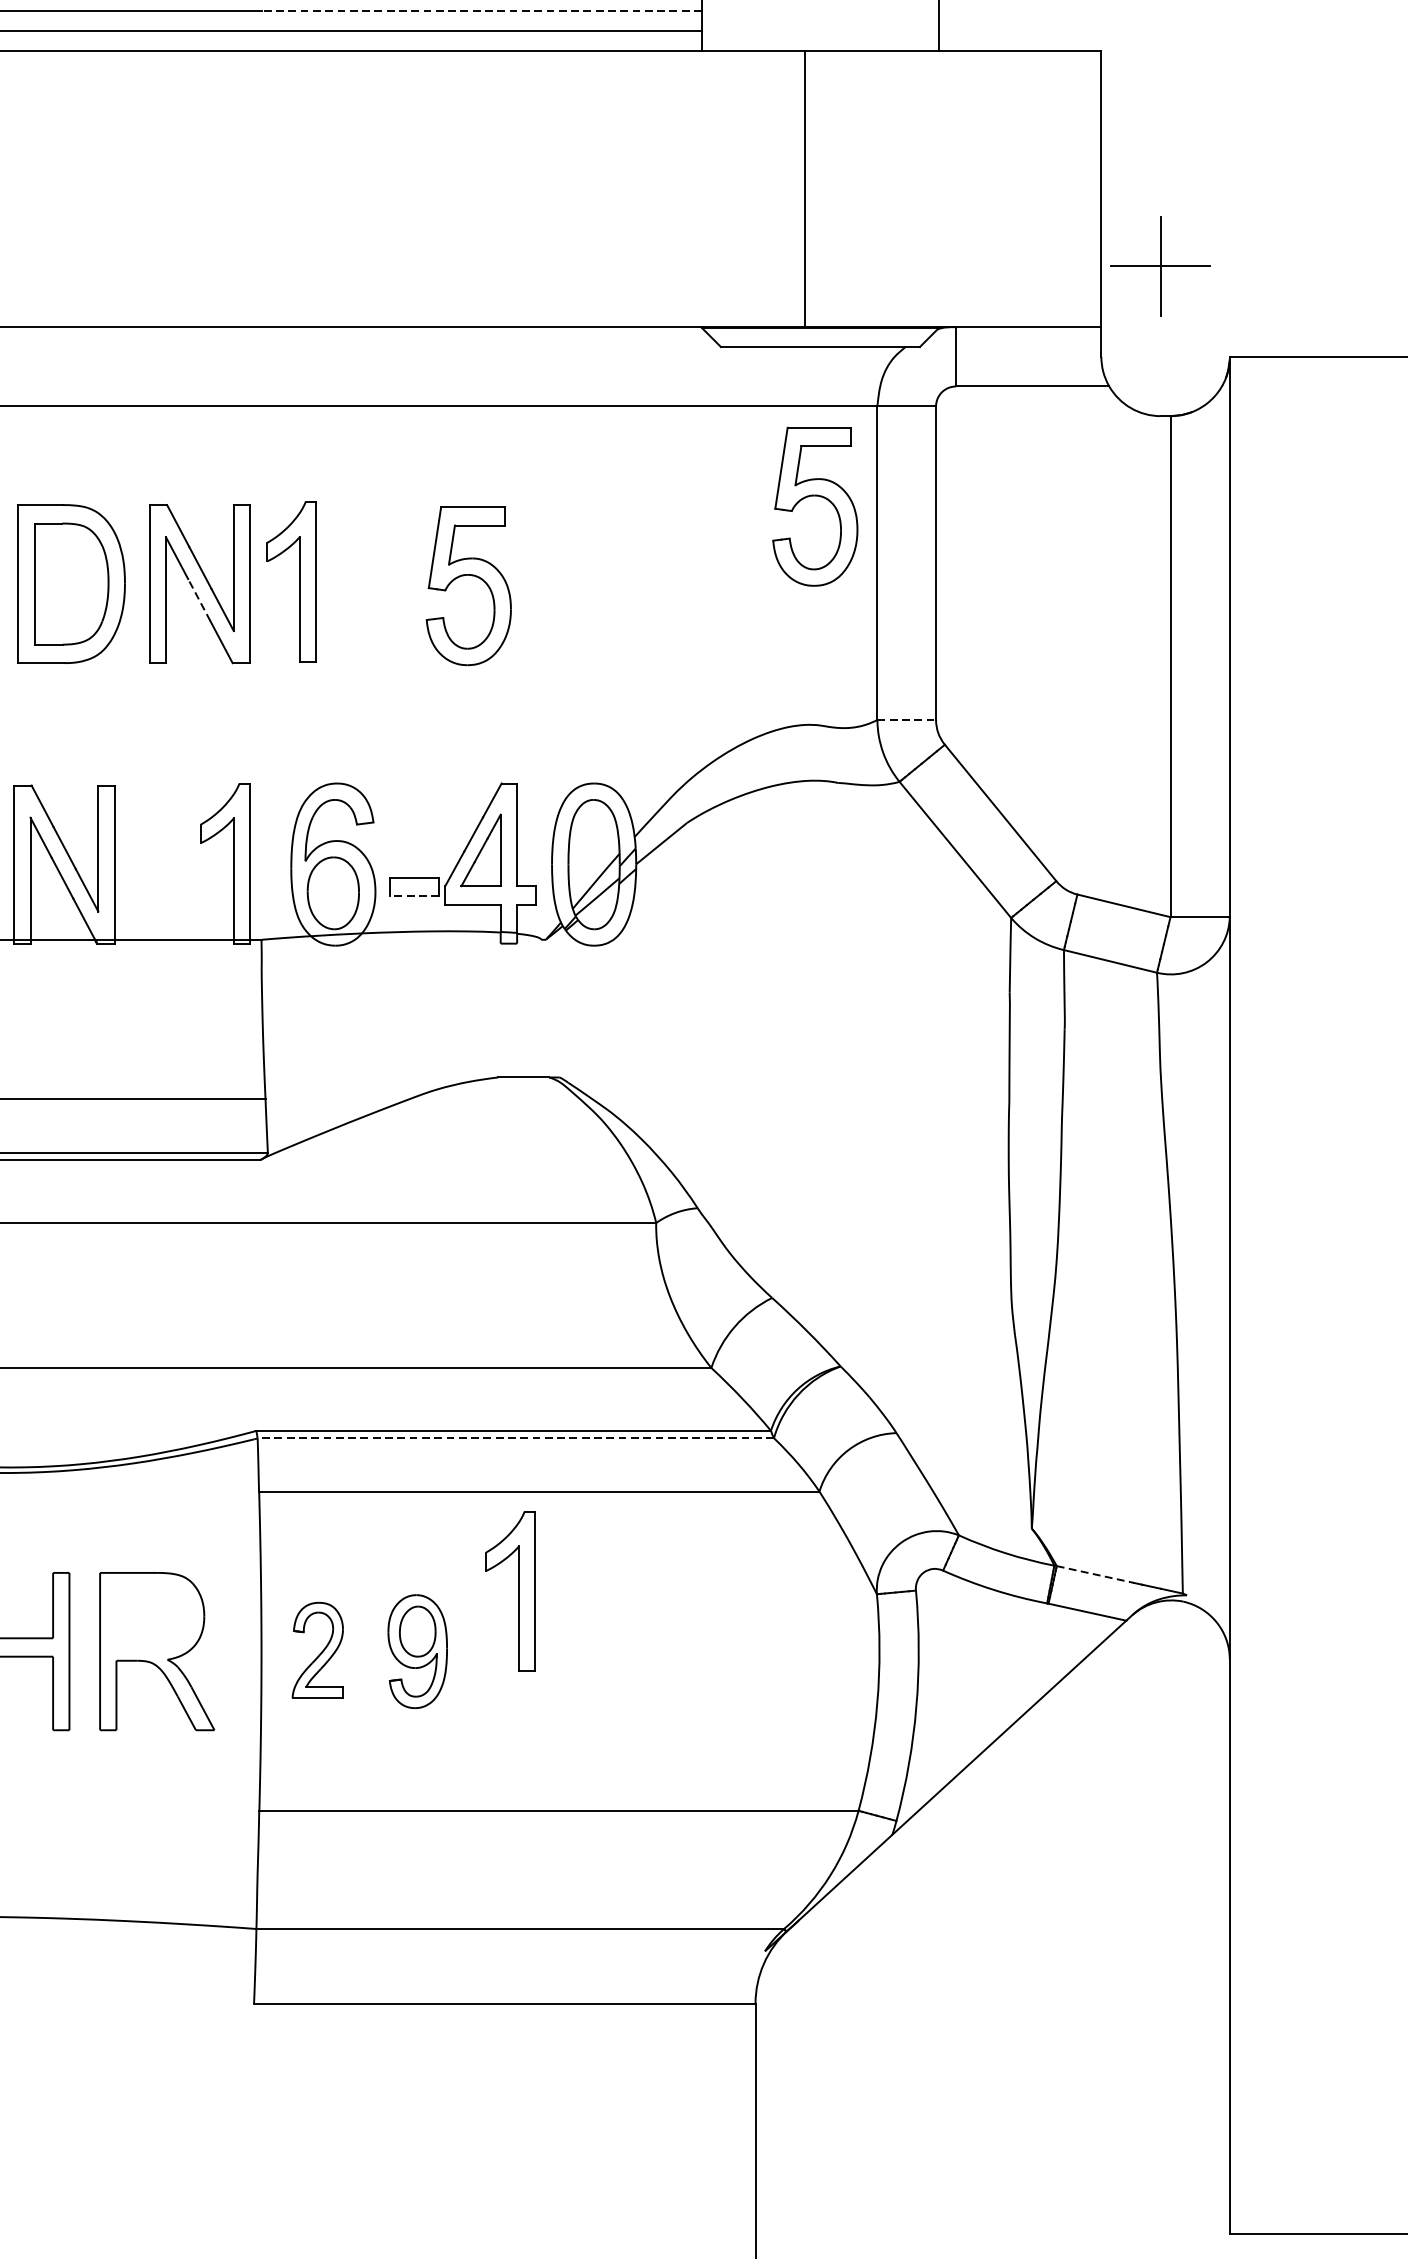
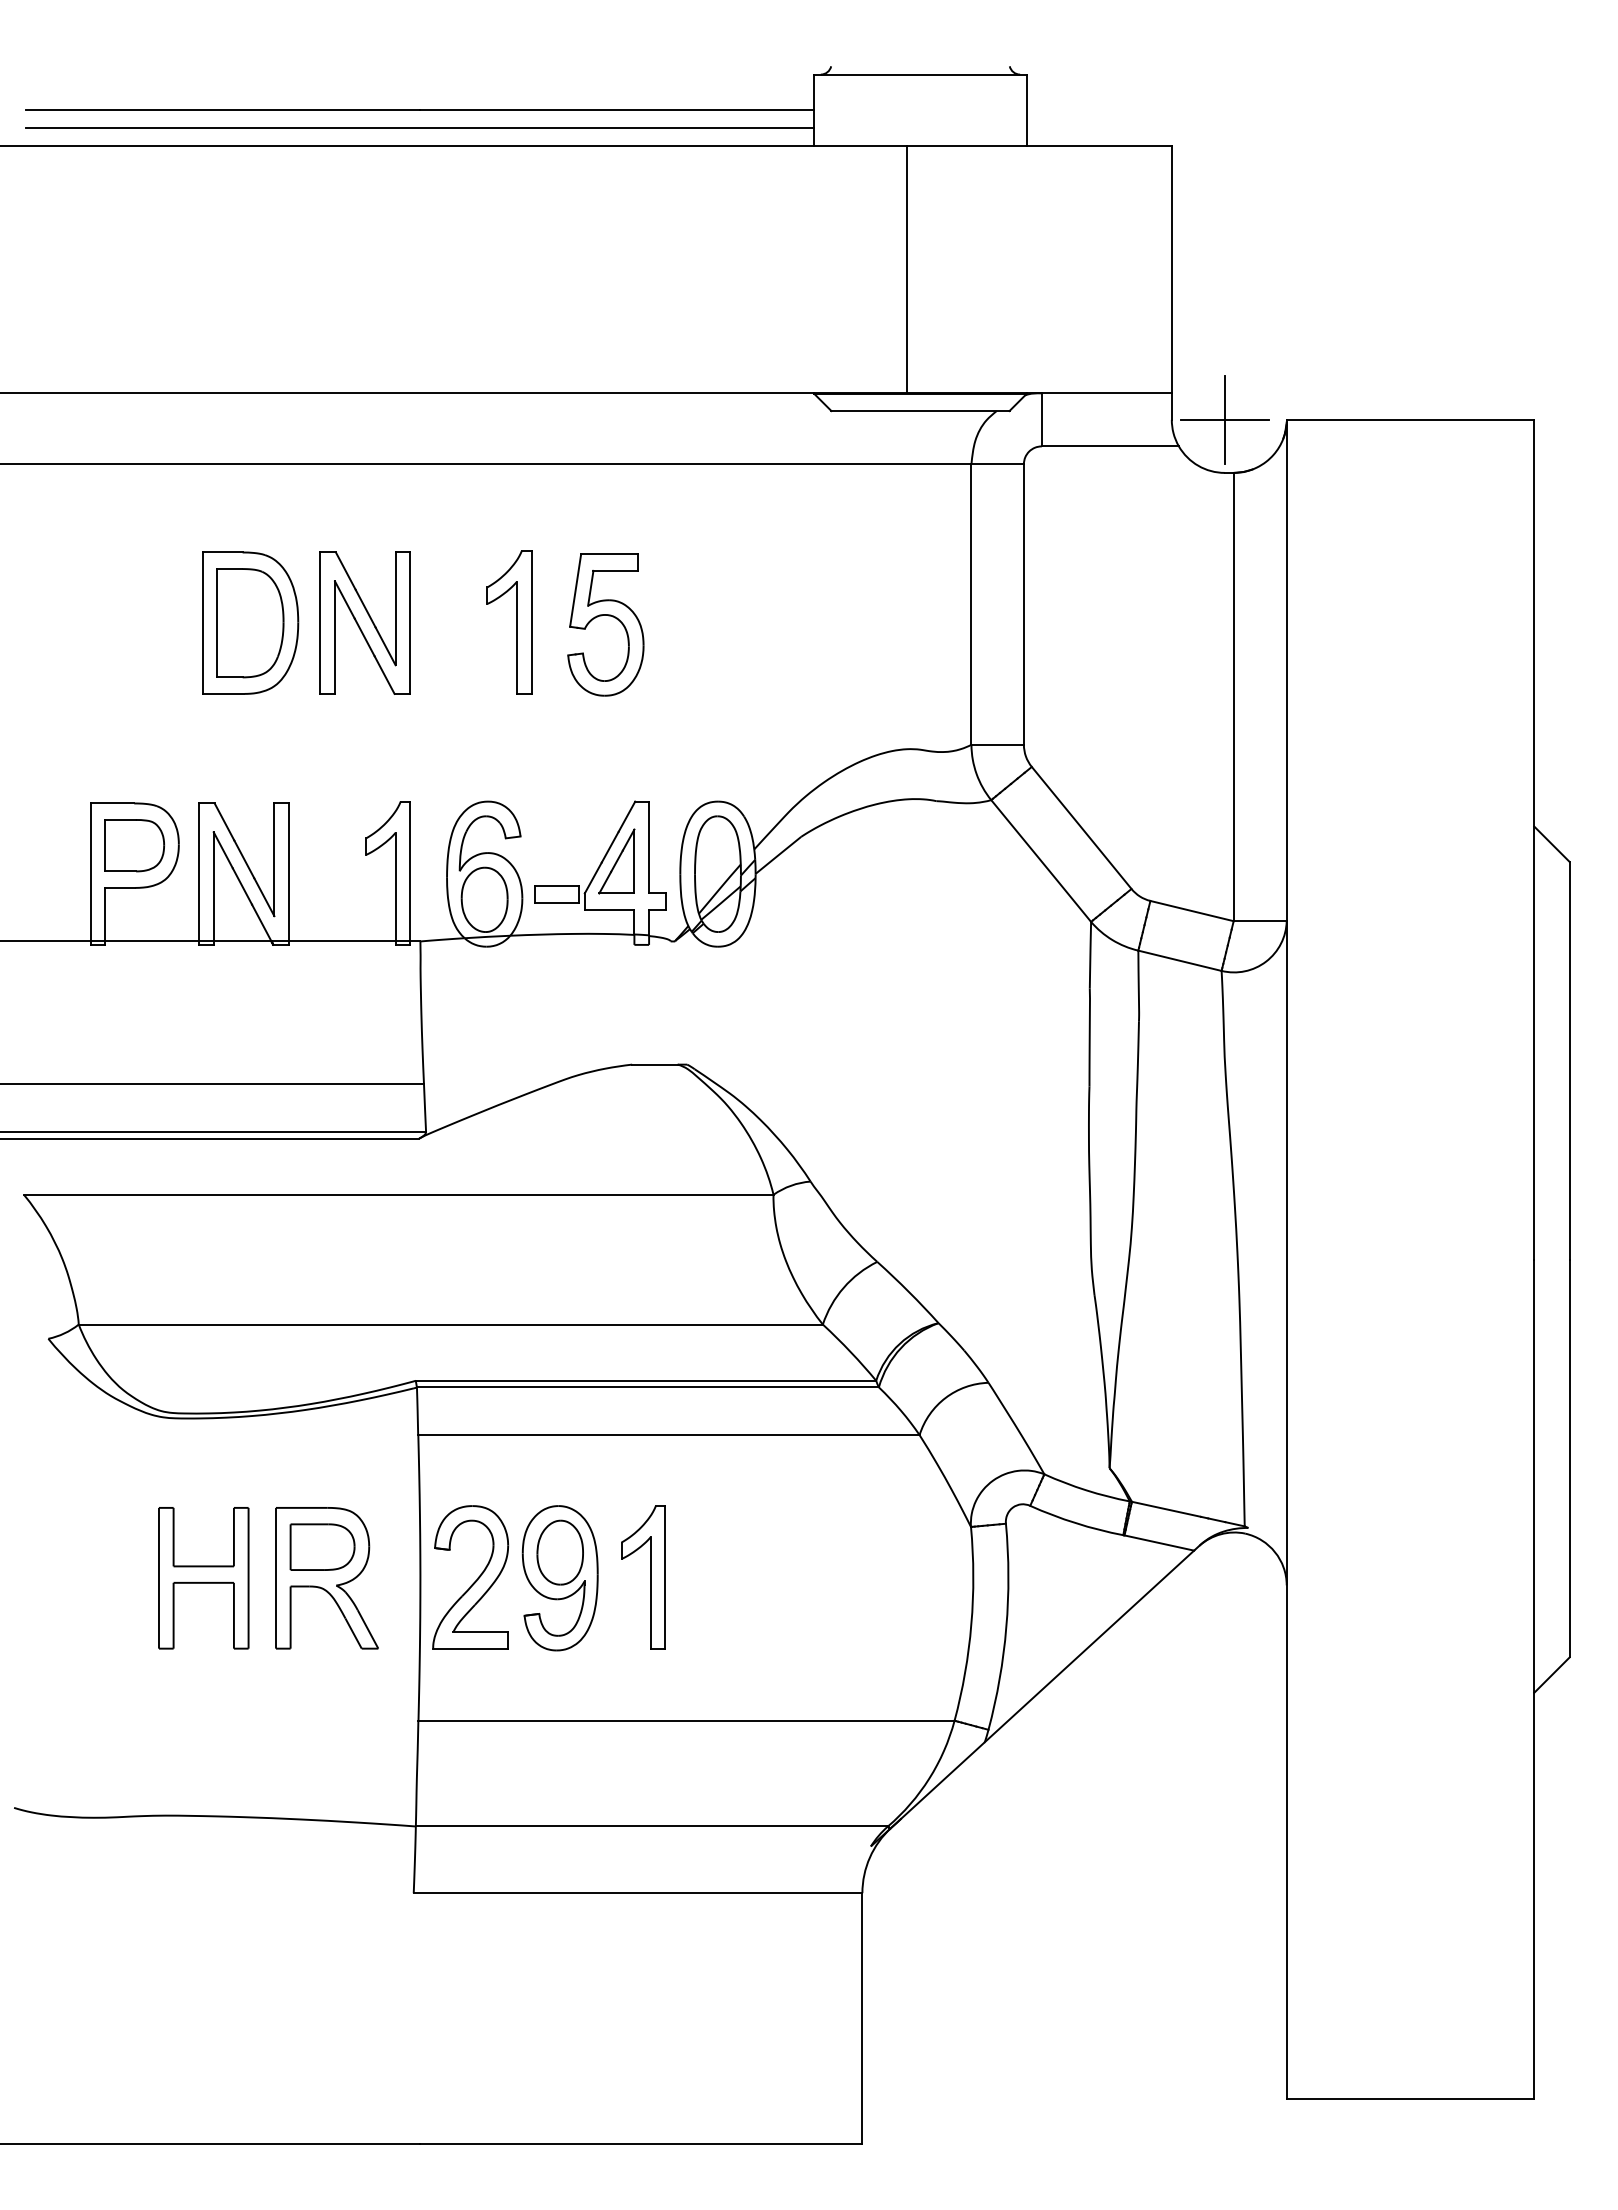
line: (481, 11) -> (617, 110), dashed -> solid
part: (1160, 265) -> (1224, 419), moved
part: (818, 497) -> (918, 545), removed
part: (299, 582) -> (516, 622), moved
line: (199, 600) -> (364, 637), dashed -> solid
line: (907, 719) -> (998, 744), dashed -> solid
line: (413, 896) -> (556, 902), dashed -> solid
line: (515, 1438) -> (647, 1387), dashed -> solid
line: (1095, 1574) -> (1166, 1509), dashed -> solid
part: (518, 1591) -> (650, 1577), moved
part: (152, 1616) -> (322, 1546), added
part: (317, 1650) -> (470, 1577), size x1.67
part: (416, 1651) -> (559, 1578), size x1.43

